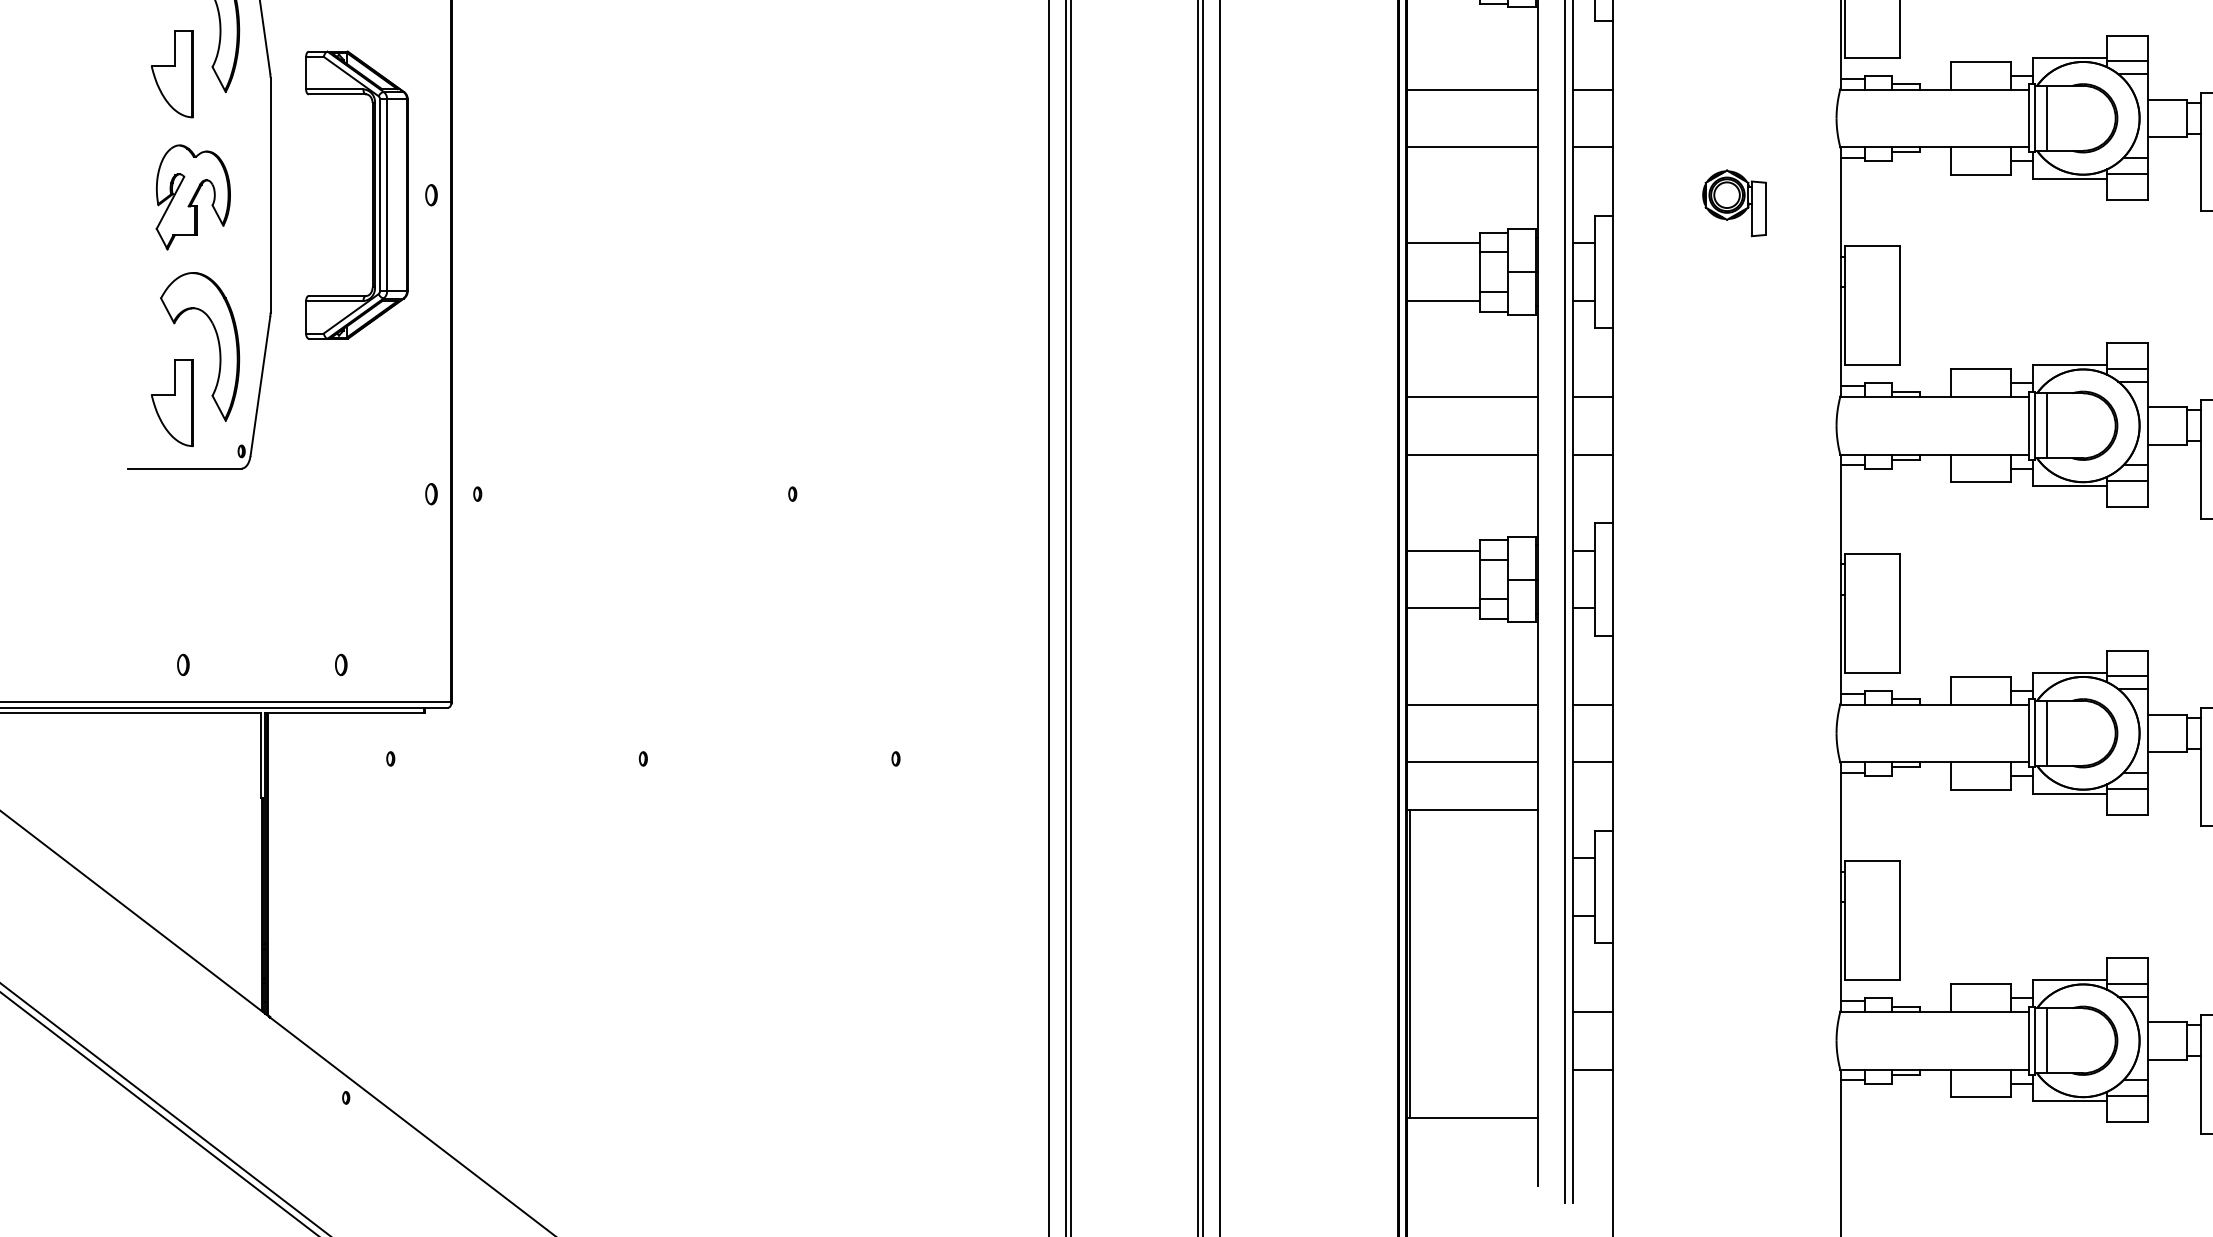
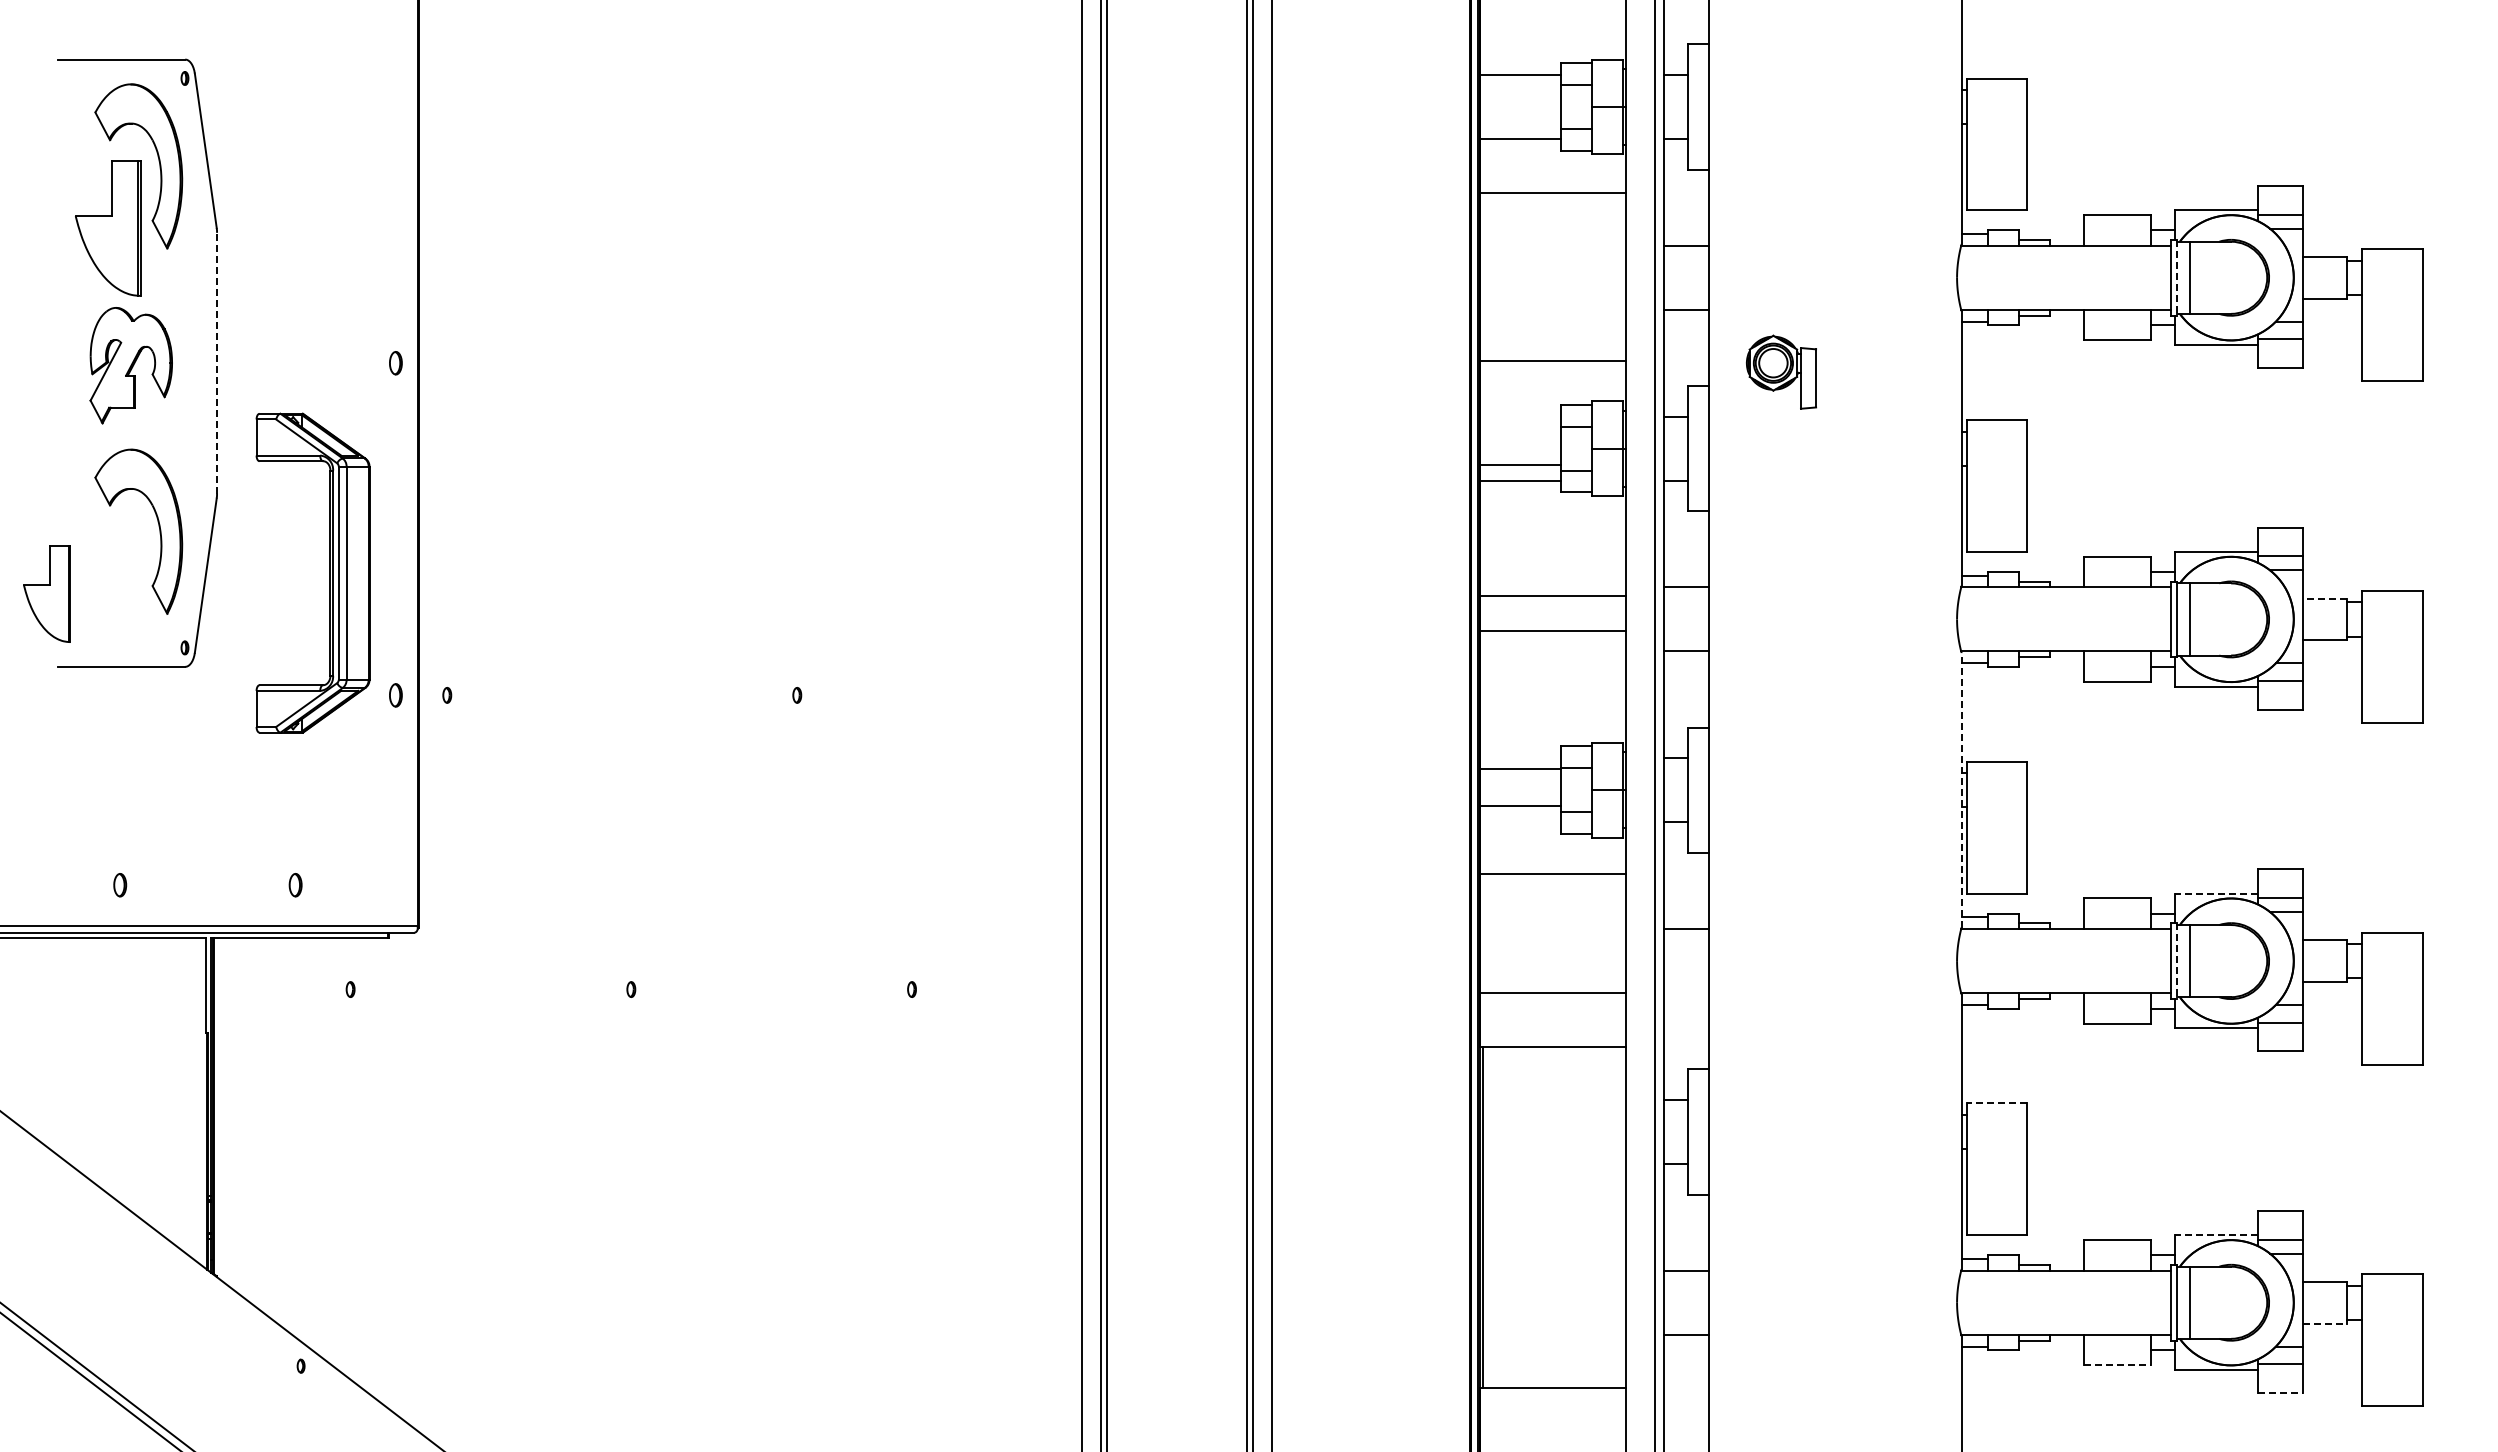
part: (171, 73) -> (107, 228), size x1.4
line: (1472, 89) -> (1552, 192), moved
line: (2034, 118) -> (2177, 277), solid -> dashed
line: (1472, 146) -> (1552, 360), moved
line: (270, 194) -> (217, 362), solid -> dashed
part: (371, 194) -> (329, 572), moved
part: (1734, 202) -> (1781, 371), moved
line: (1443, 243) -> (1520, 464), moved
line: (1472, 397) -> (1552, 631), moved
part: (171, 402) -> (46, 593), moved
line: (2167, 406) -> (2324, 598), solid -> dashed
line: (1472, 454) -> (1552, 596), moved
line: (1443, 550) -> (1520, 806), moved
line: (1840, 578) -> (1961, 789), solid -> dashed
line: (1443, 608) -> (1520, 769), moved
line: (2069, 672) -> (2215, 893), solid -> dashed
line: (1472, 704) -> (1552, 874), moved
line: (2034, 733) -> (2177, 961), solid -> dashed
line: (1593, 762) -> (1686, 993), removed
line: (1872, 861) -> (1996, 1103), solid -> dashed
line: (2069, 980) -> (2215, 1235), solid -> dashed
line: (2167, 1059) -> (2324, 1323), solid -> dashed
line: (1980, 1097) -> (2117, 1365), solid -> dashed
line: (2127, 1122) -> (2280, 1393), solid -> dashed

